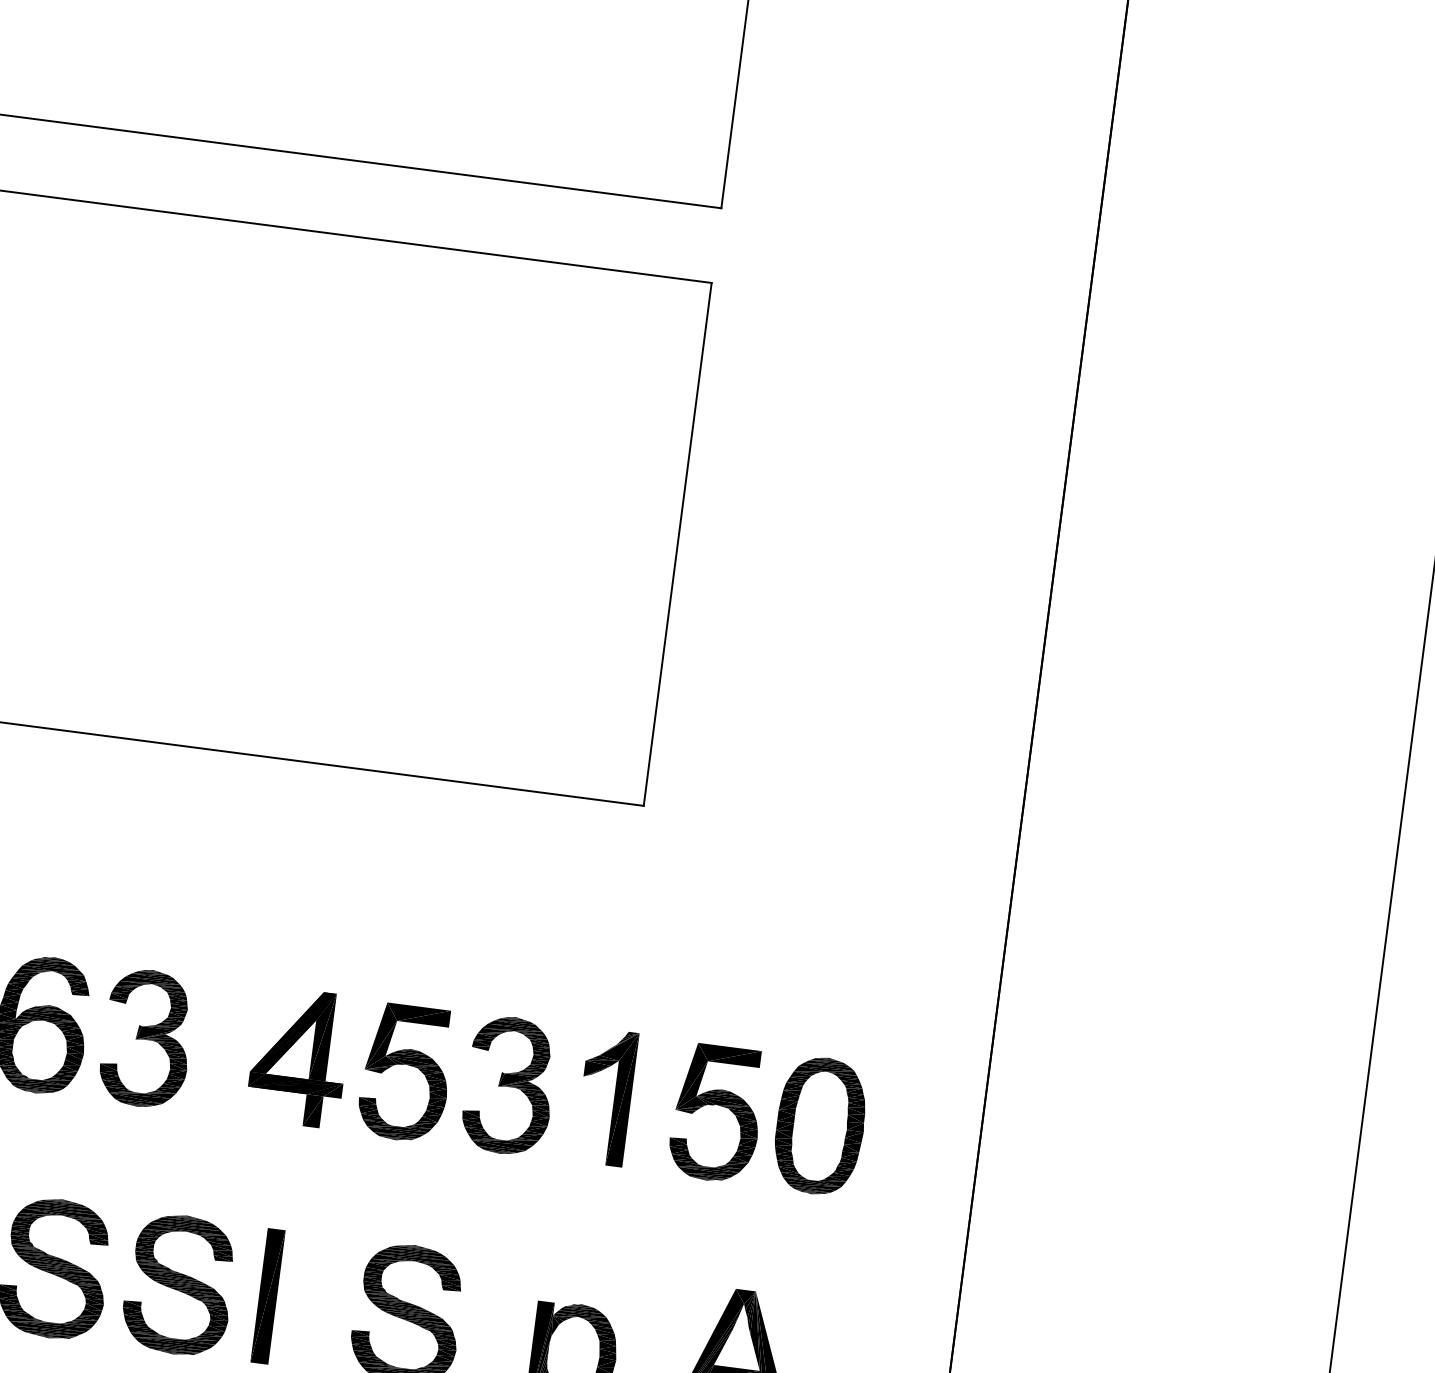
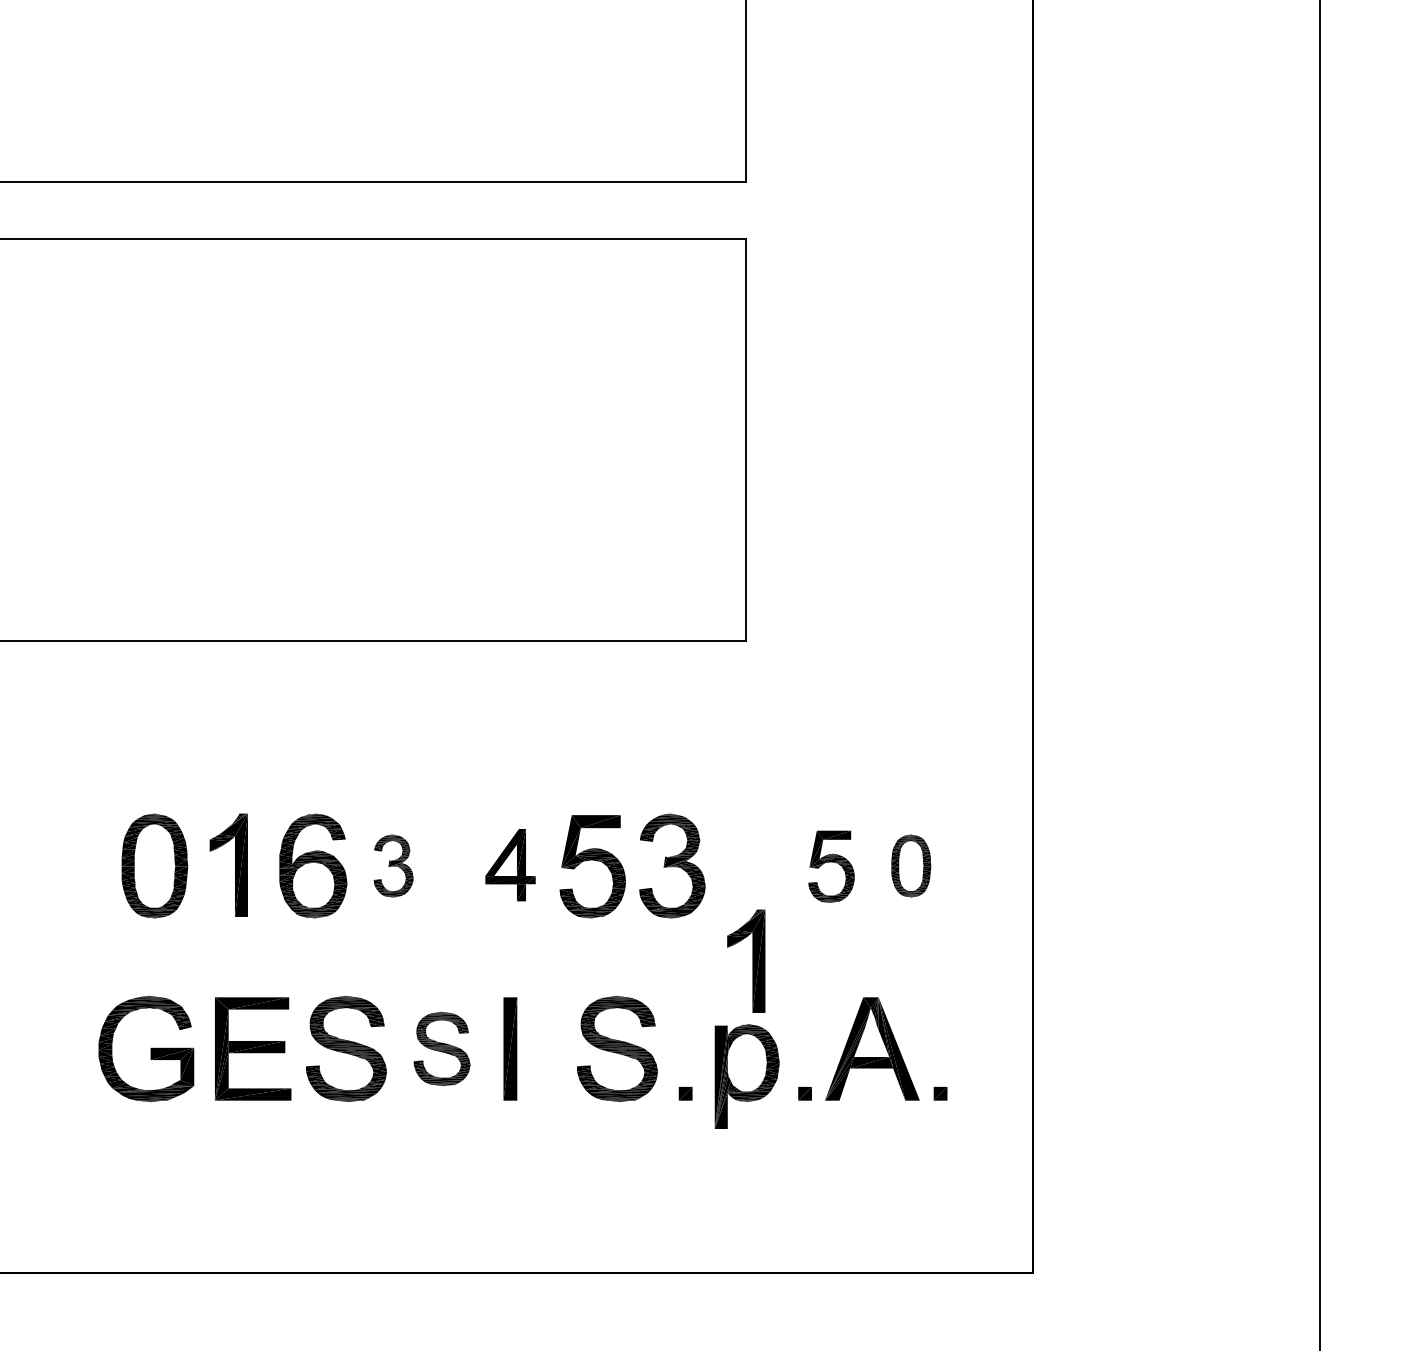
part: (146, 1037) -> (393, 865), size x0.6
part: (299, 1056) -> (510, 864), size x0.7
part: (606, 1096) -> (746, 960), moved
part: (716, 1113) -> (831, 866), size x0.7
part: (820, 1125) -> (911, 865), size x0.6
part: (178, 1284) -> (441, 1048), size x0.7

